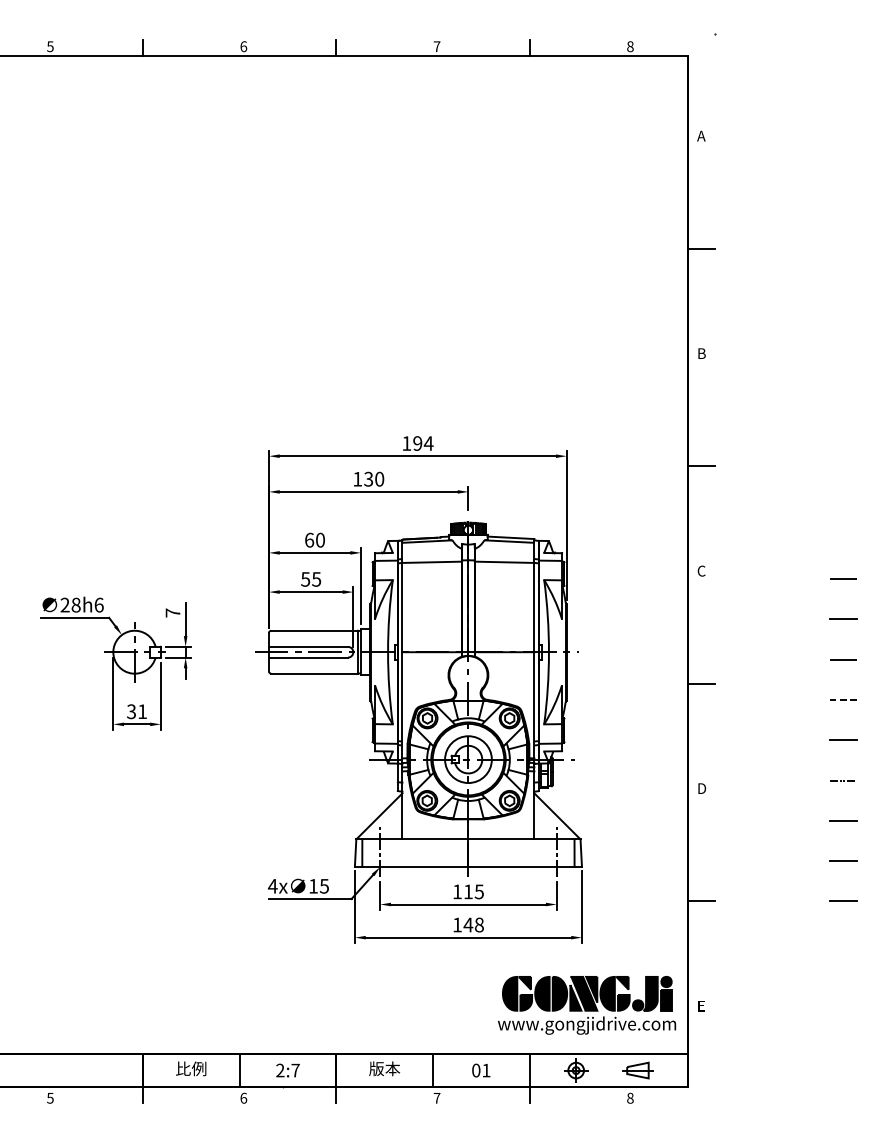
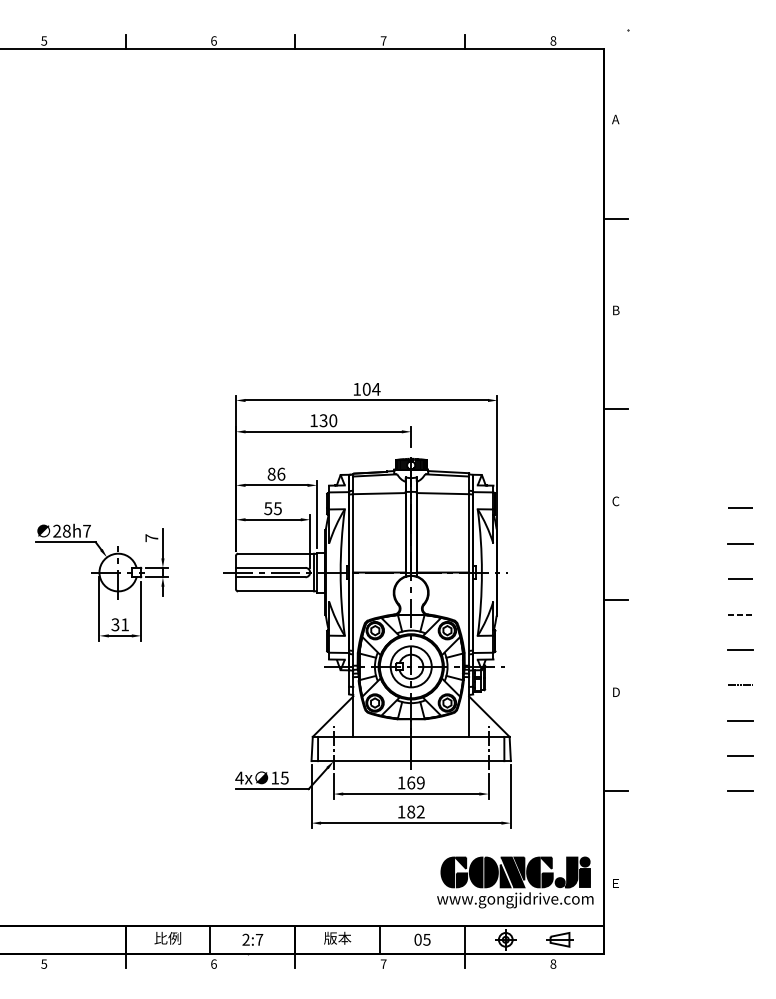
text: (417, 443) -> (366, 389), 194 -> 104
text: (314, 539) -> (276, 473), 60 -> 86
text: (99, 604) -> (87, 530), 28h6 -> 28h7
text: (473, 891) -> (415, 782), 115 -> 169
text: (473, 924) -> (415, 811), 148 -> 182
text: (485, 1070) -> (426, 939), 01 -> 05

